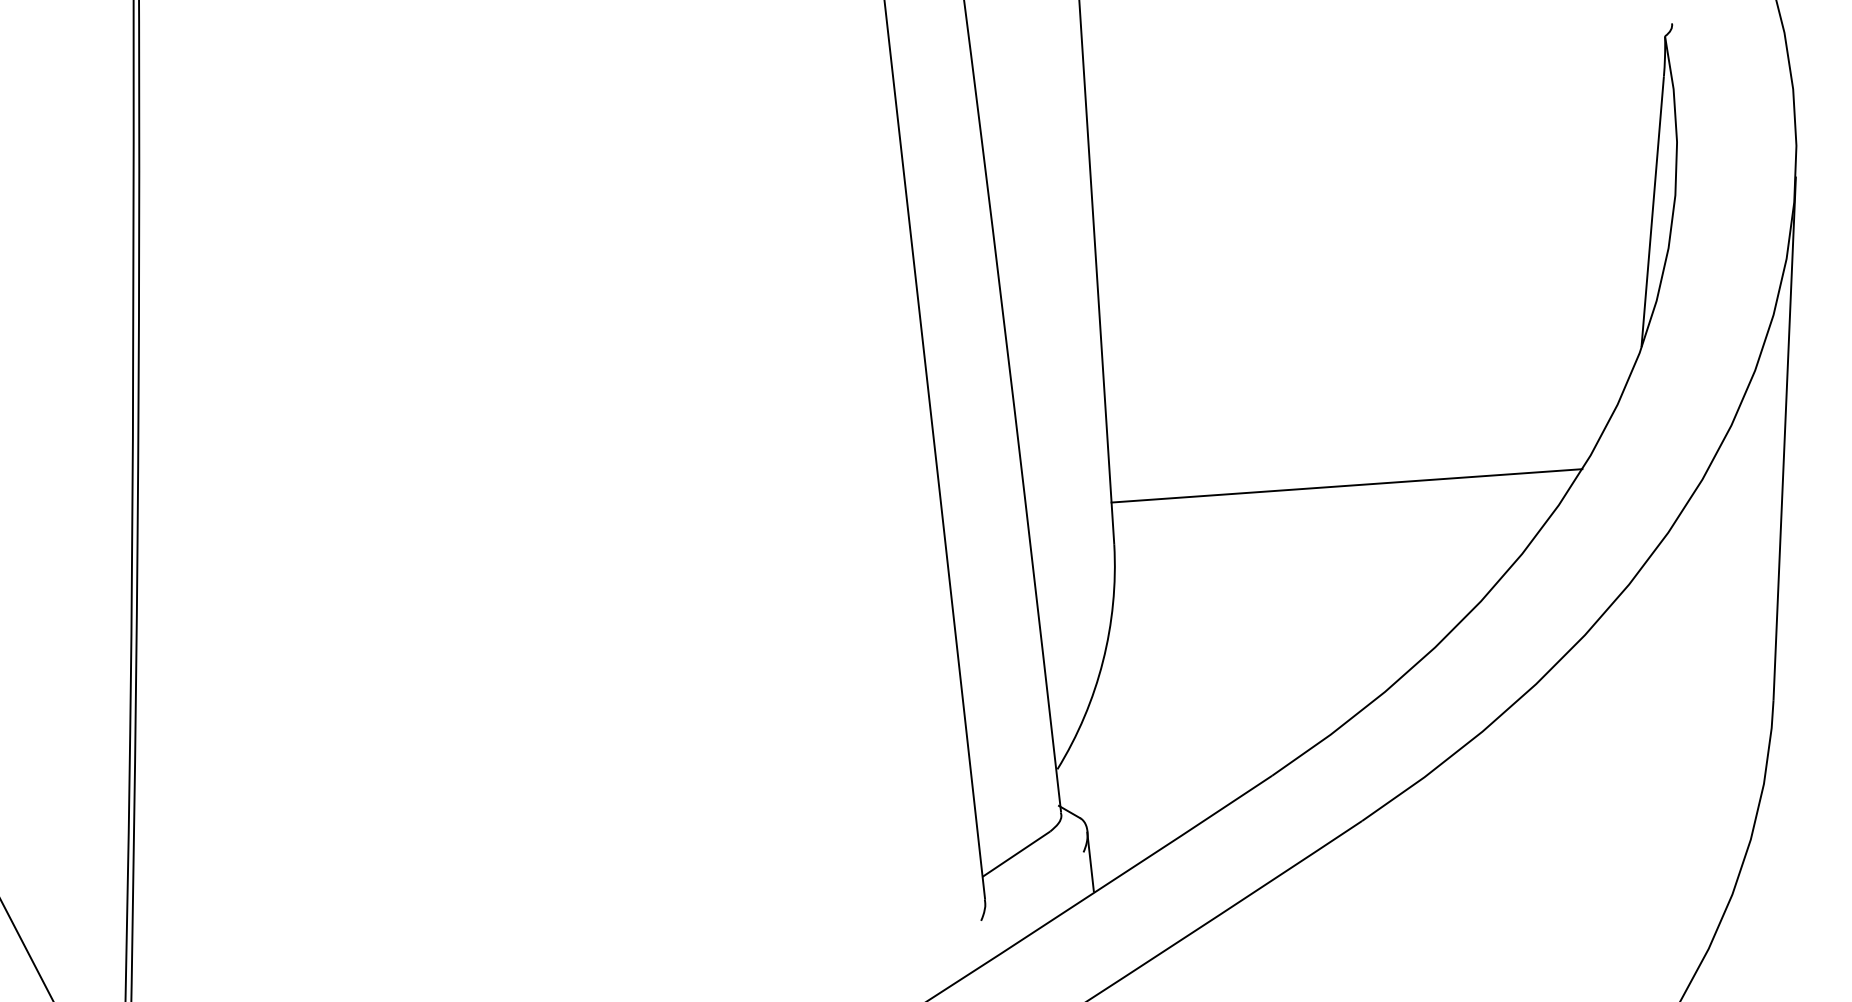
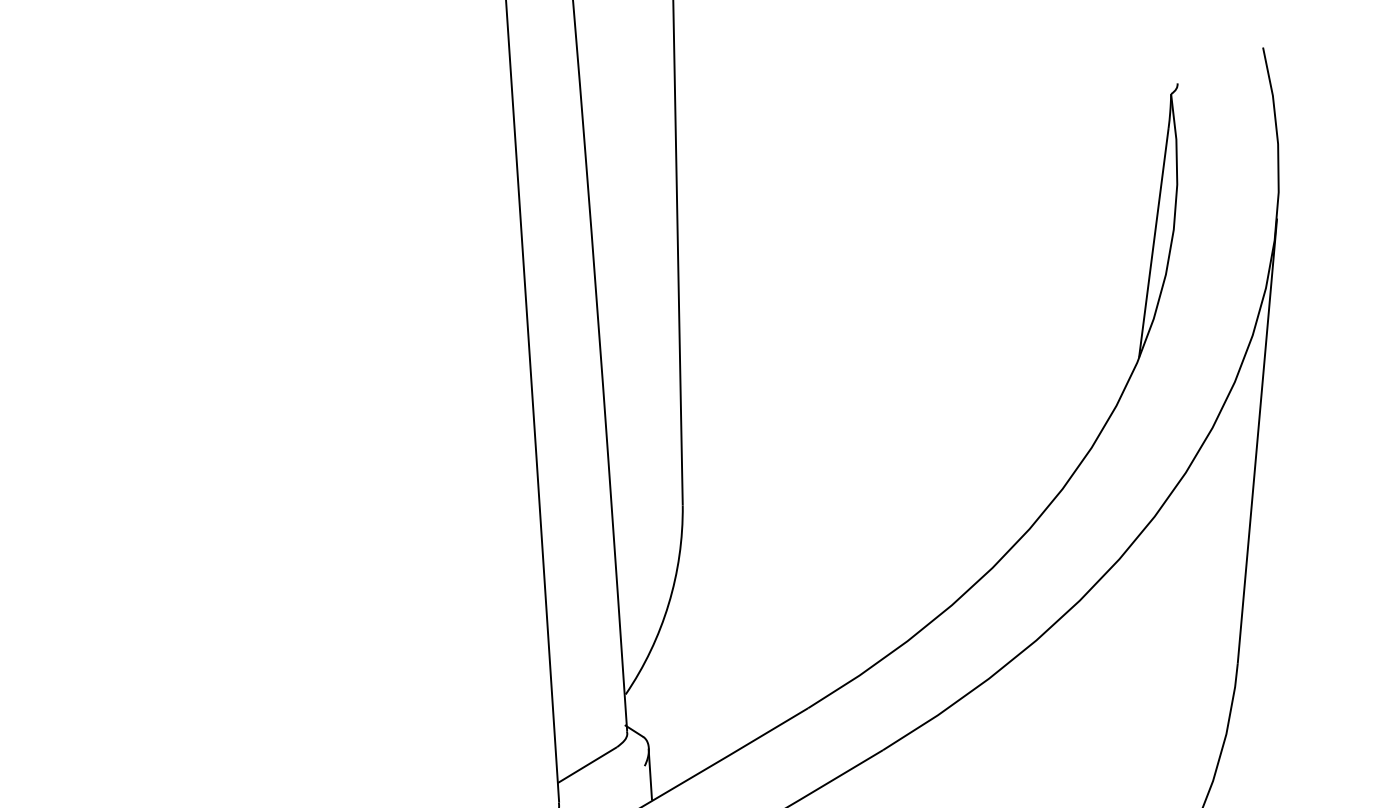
line: (1346, 485) -> (882, 464), removed

